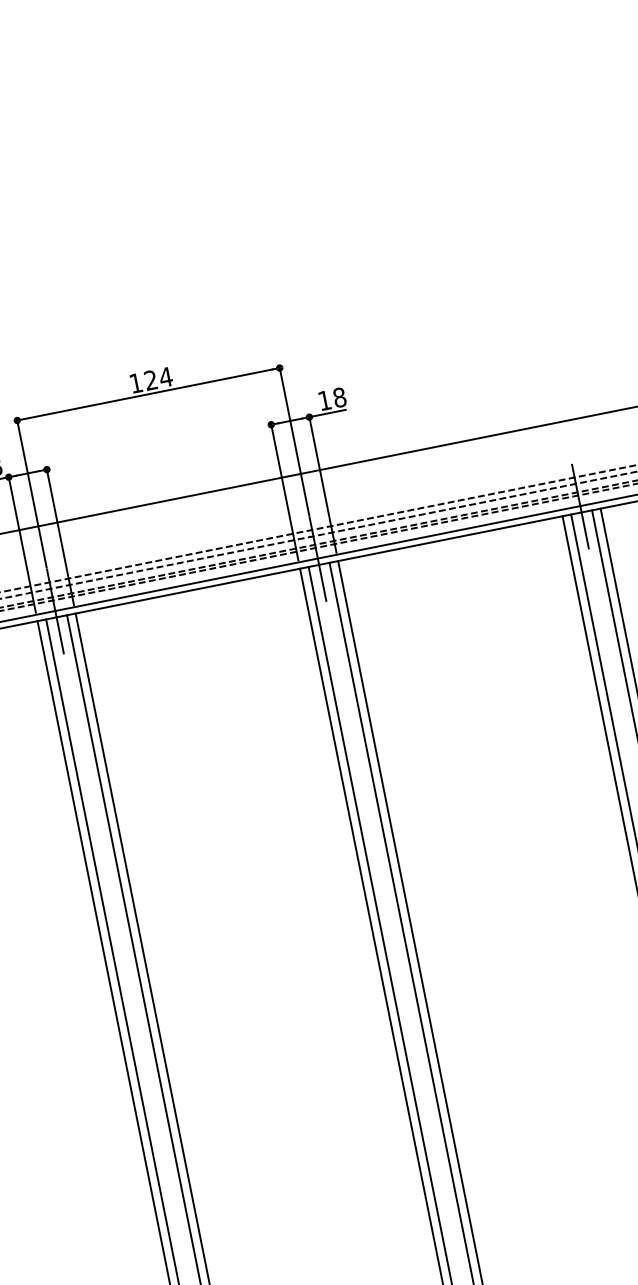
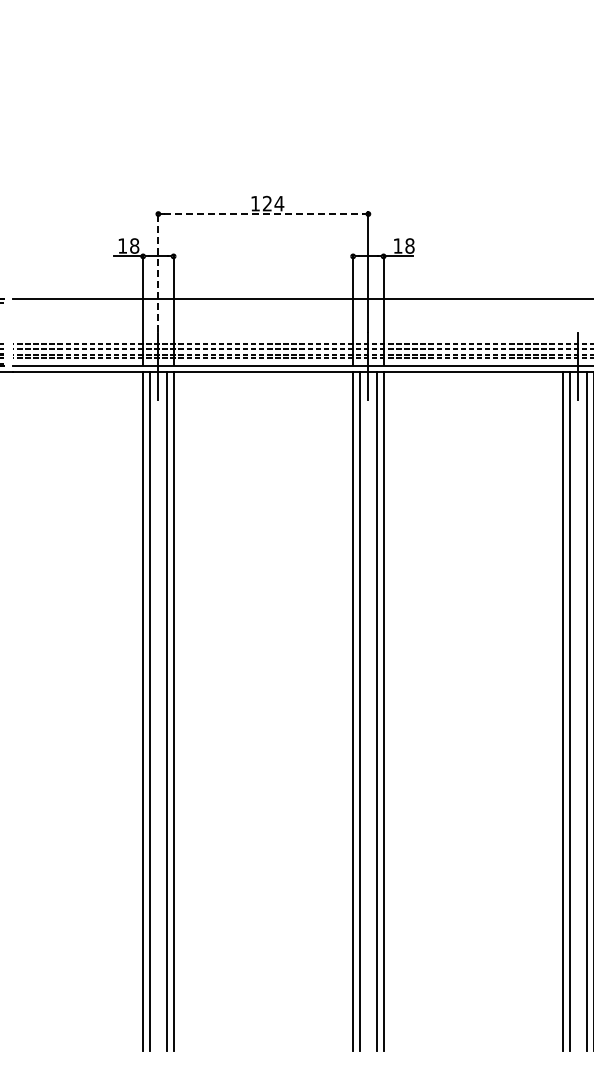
line: (148, 394) -> (263, 214), solid -> dashed
line: (32, 493) -> (158, 272), solid -> dashed

